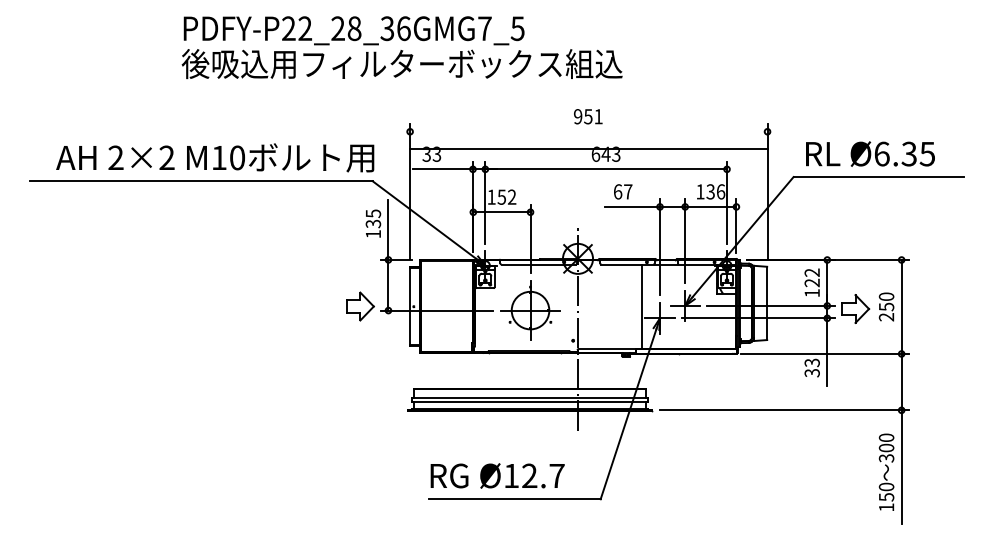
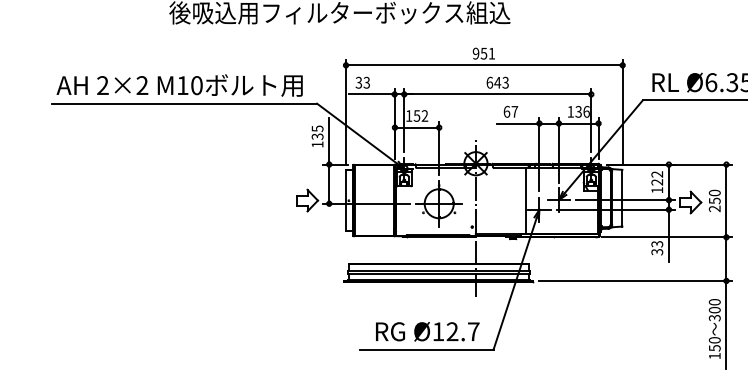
line: (588, 148) -> (484, 65), moved
text: (215, 157) -> (179, 85), moved
text: (497, 475) -> (427, 331), moved

